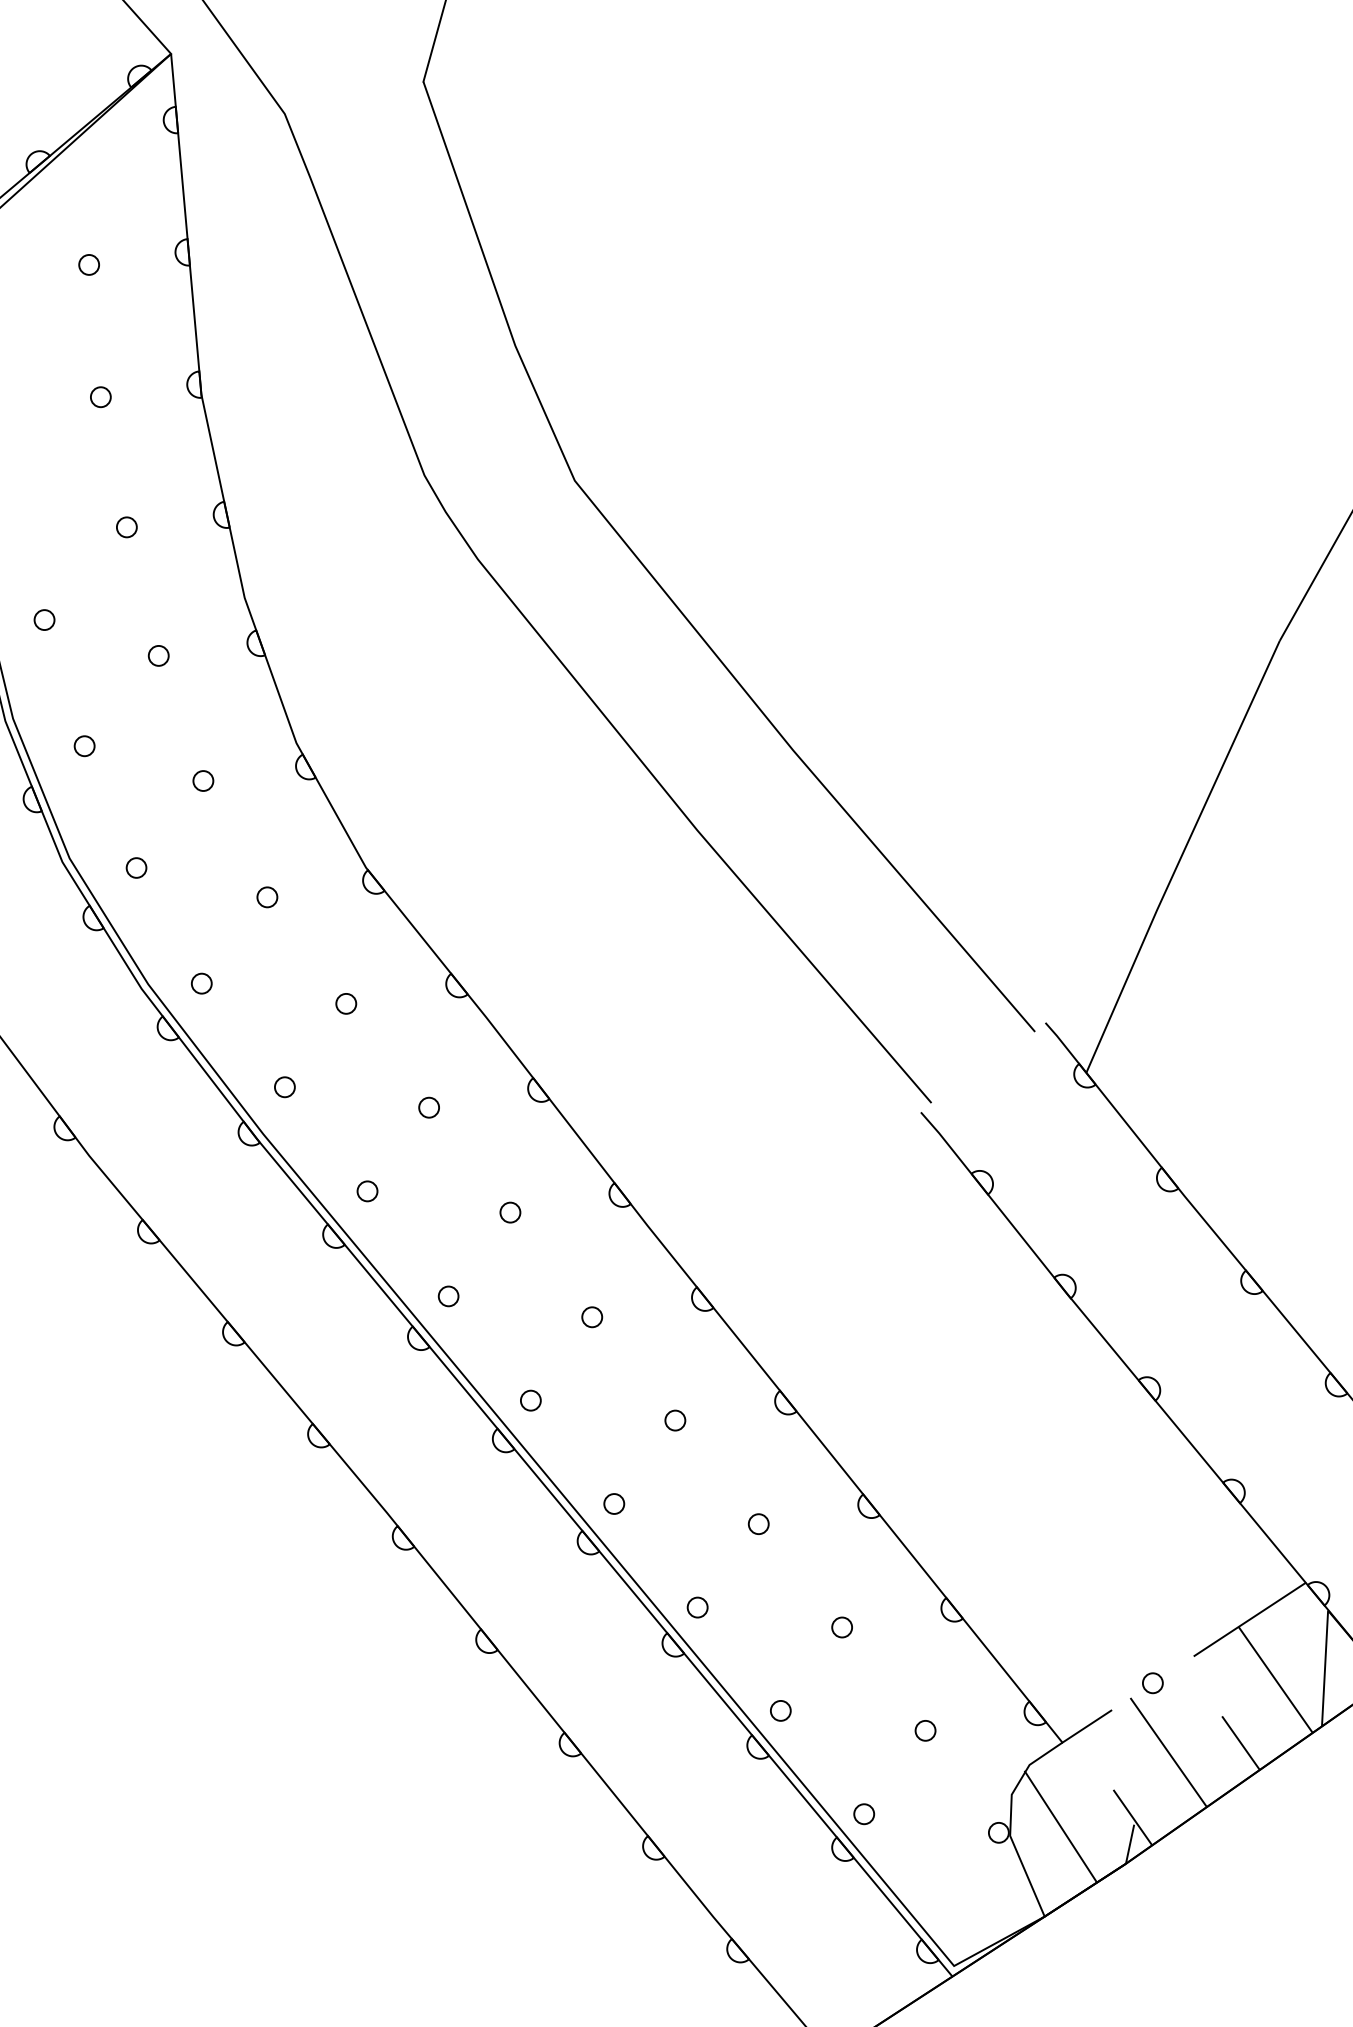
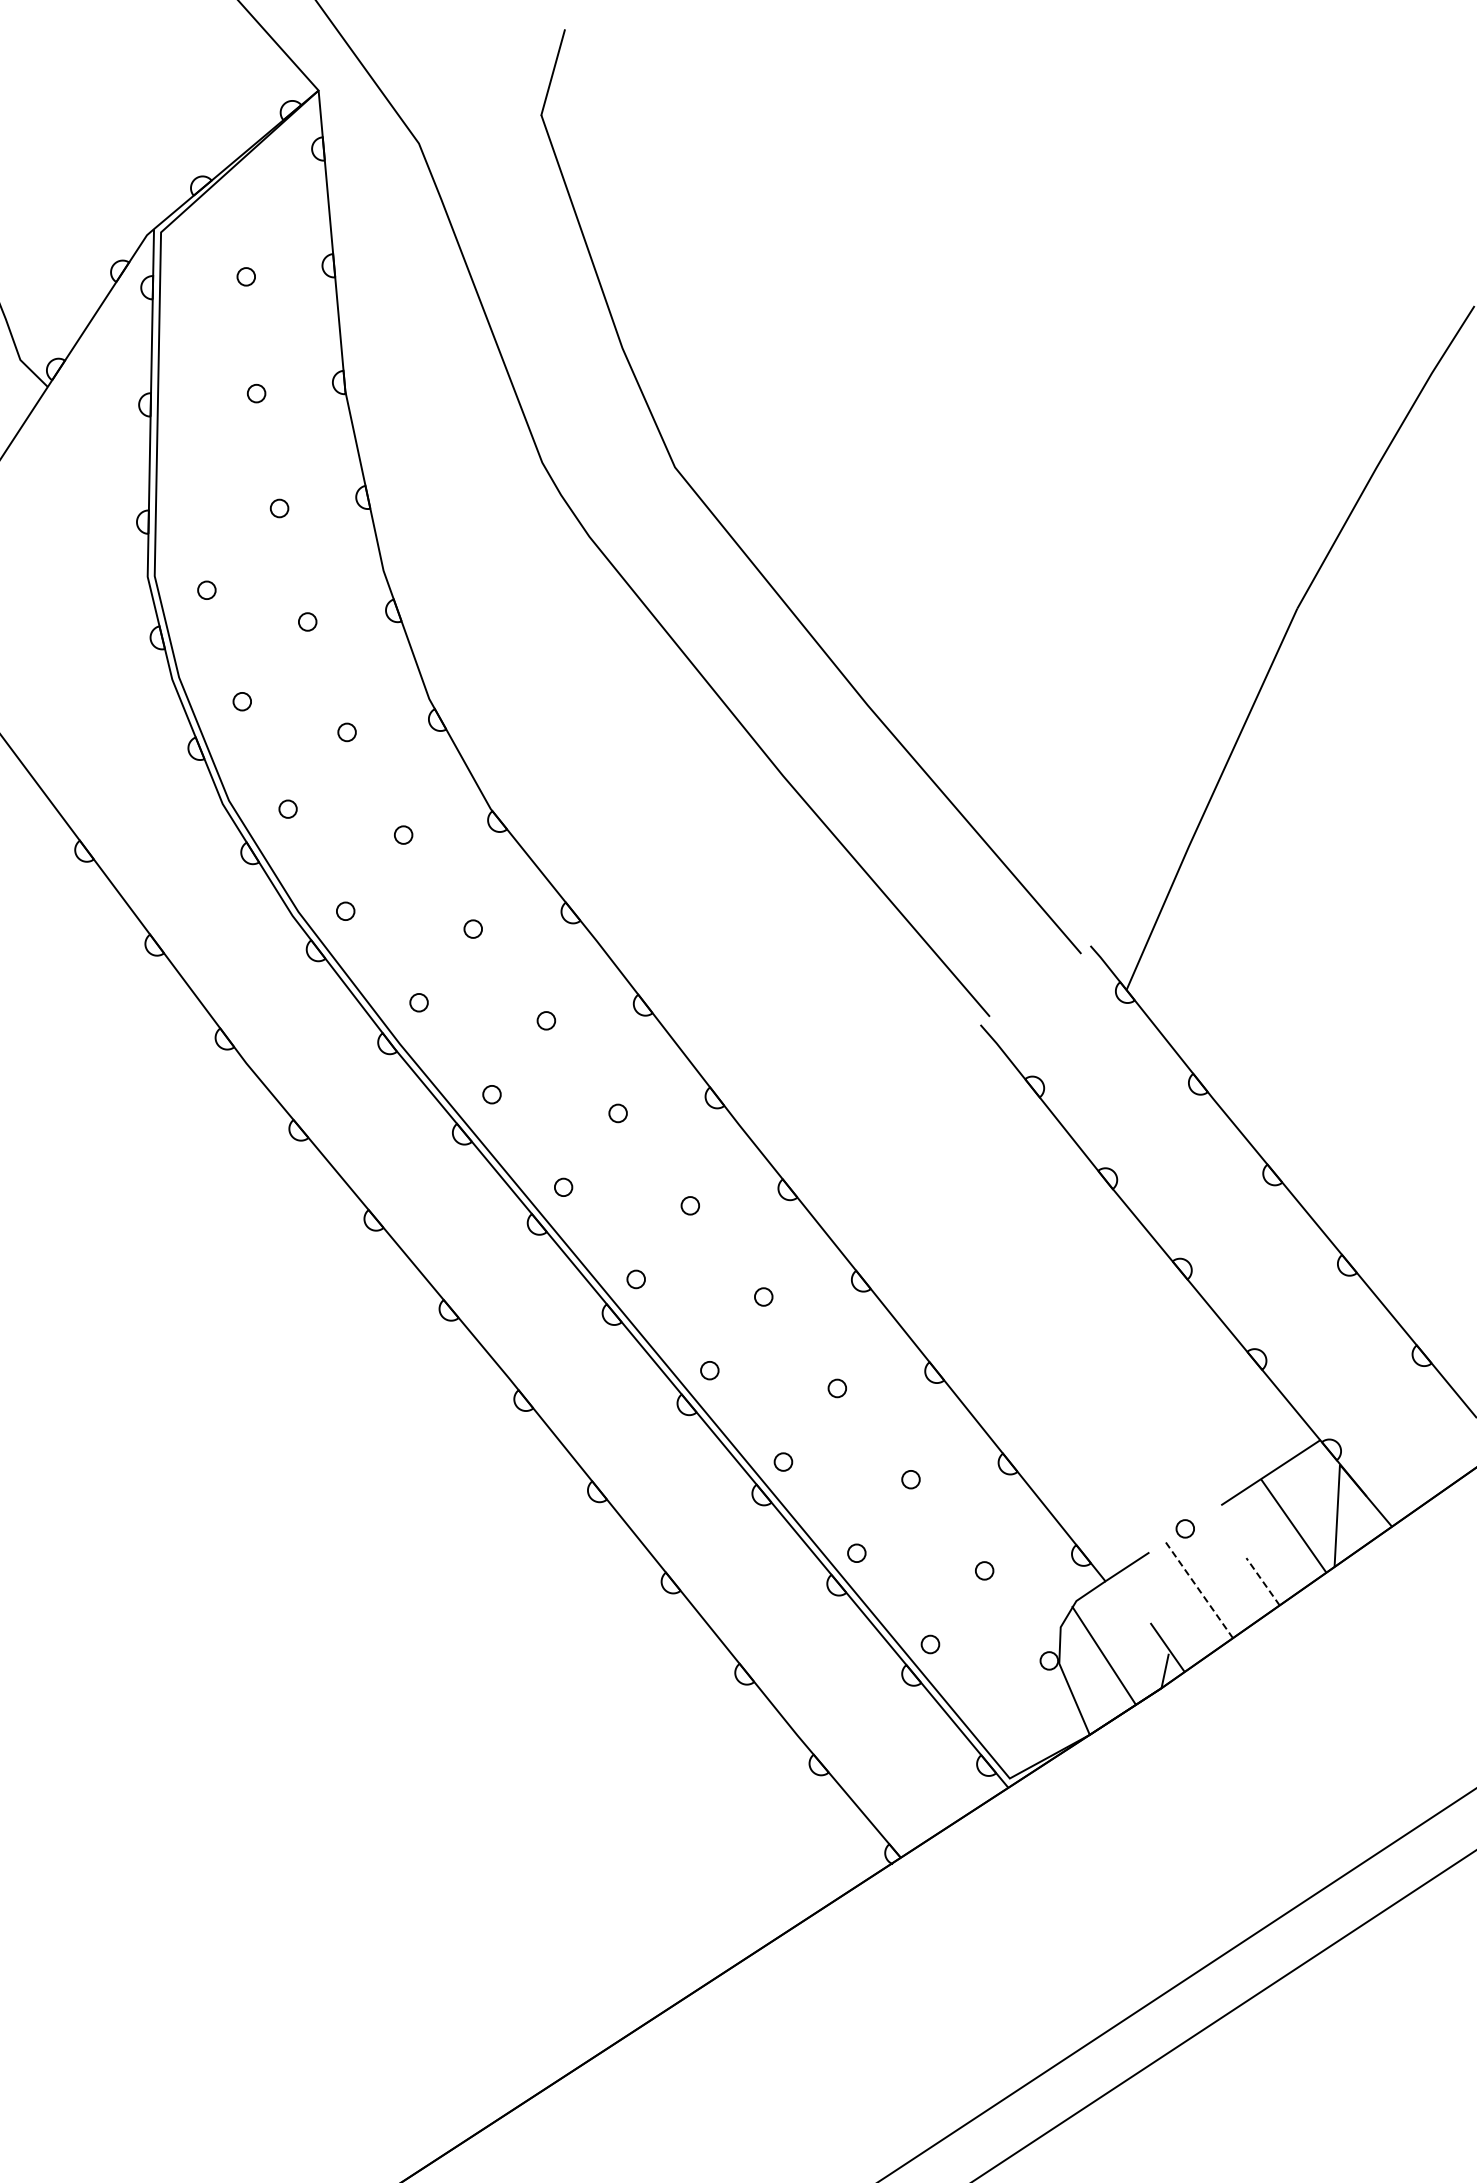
line: (1241, 1742) -> (1263, 1581), solid -> dashed
line: (1168, 1753) -> (1199, 1590), solid -> dashed

